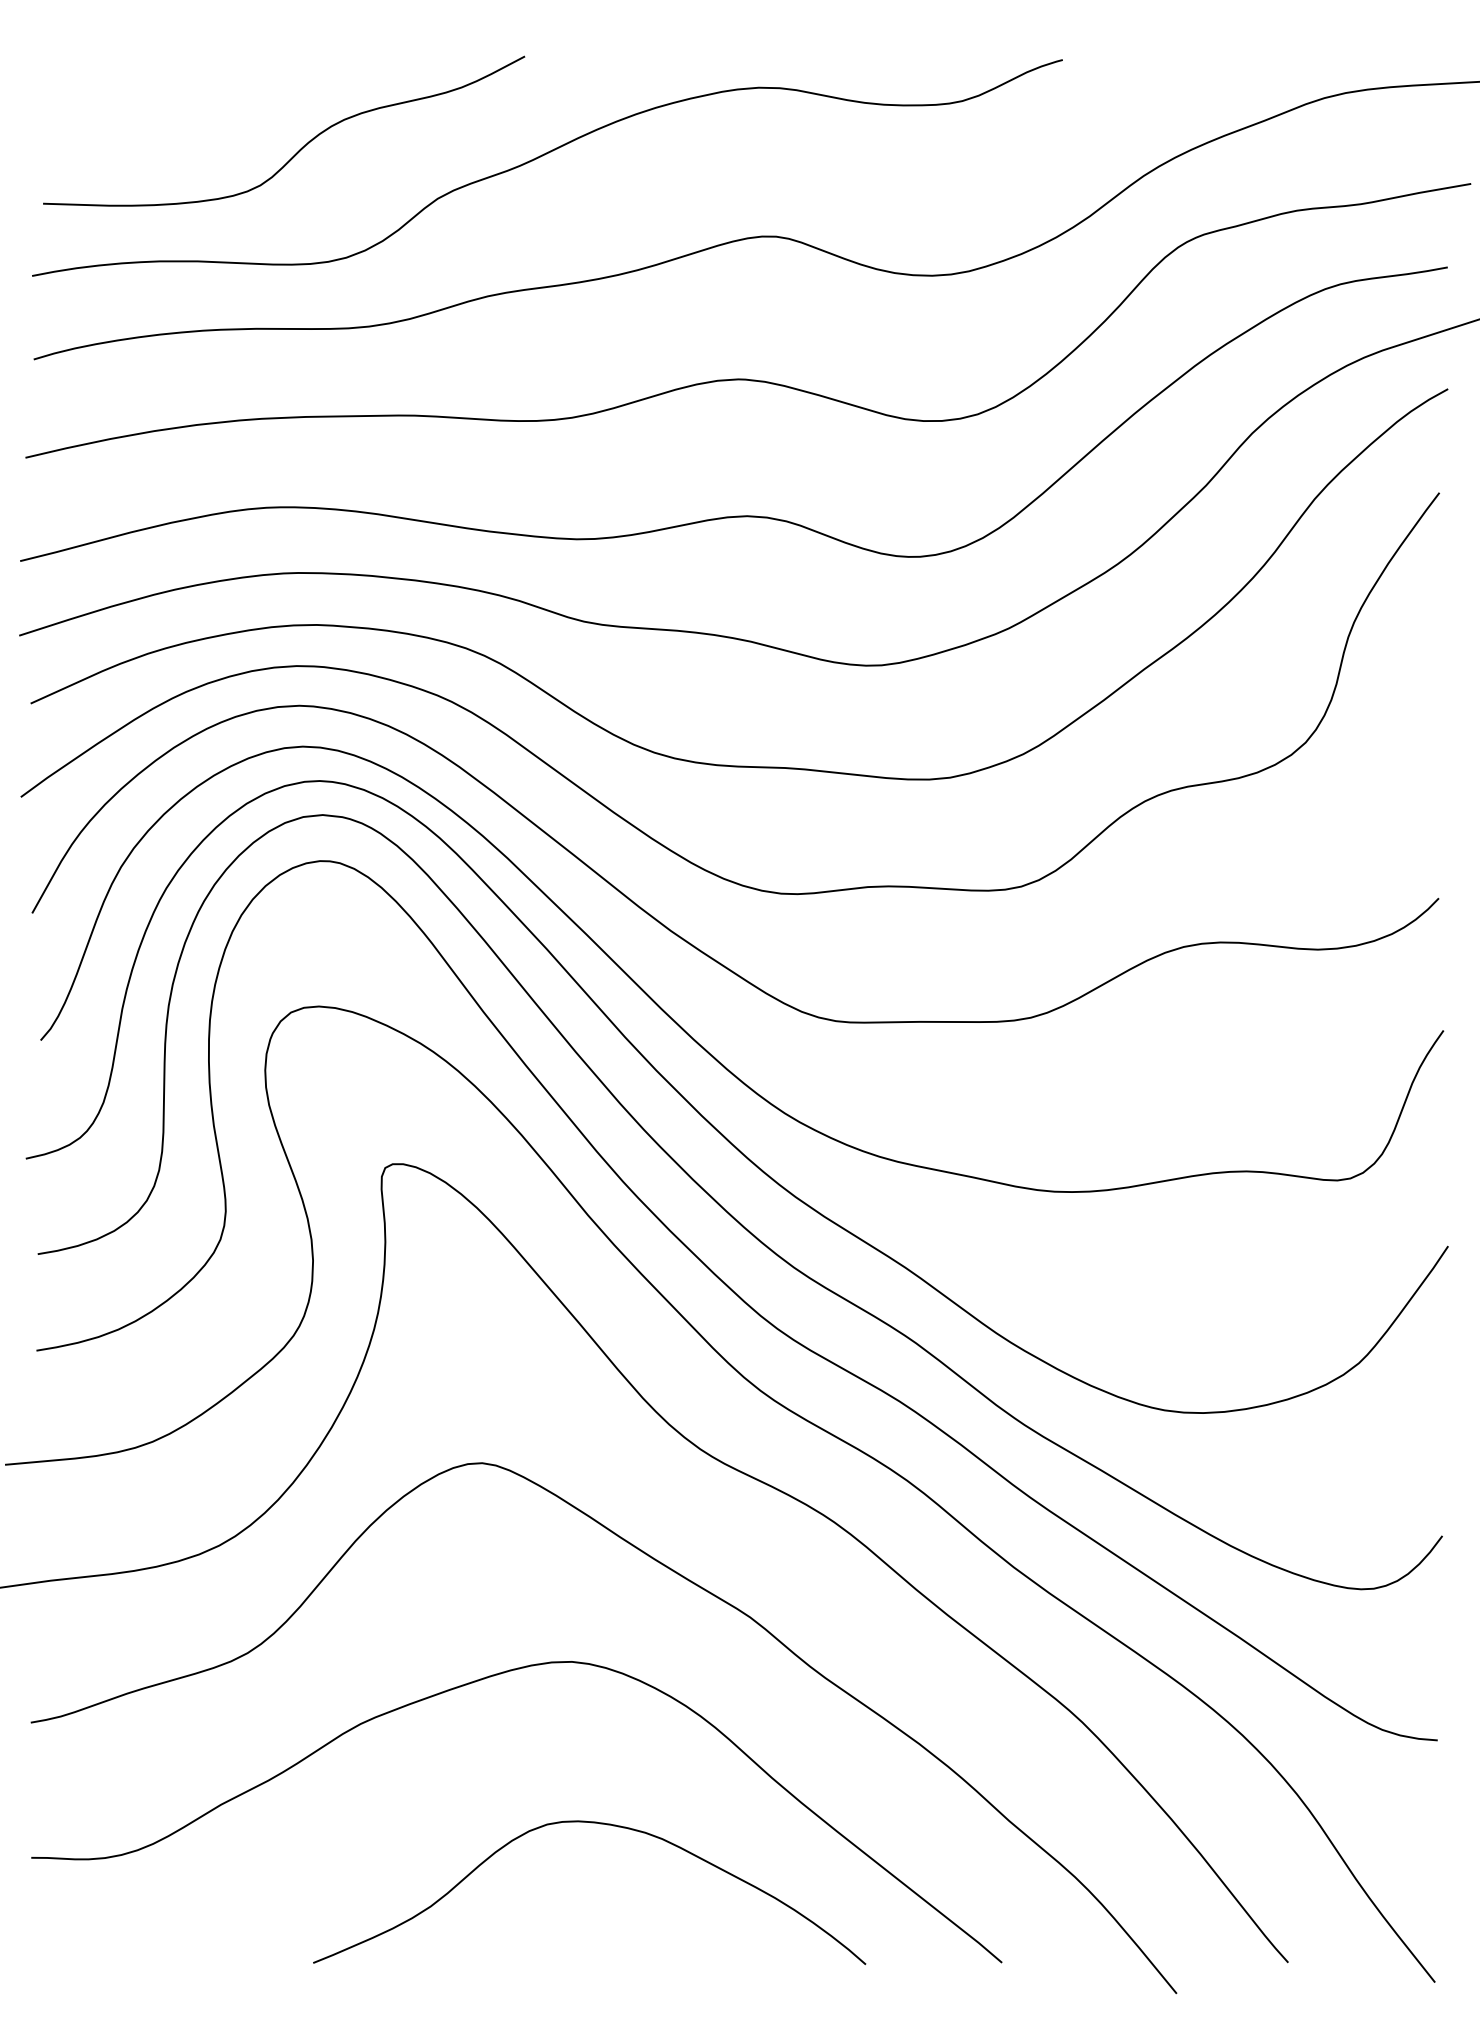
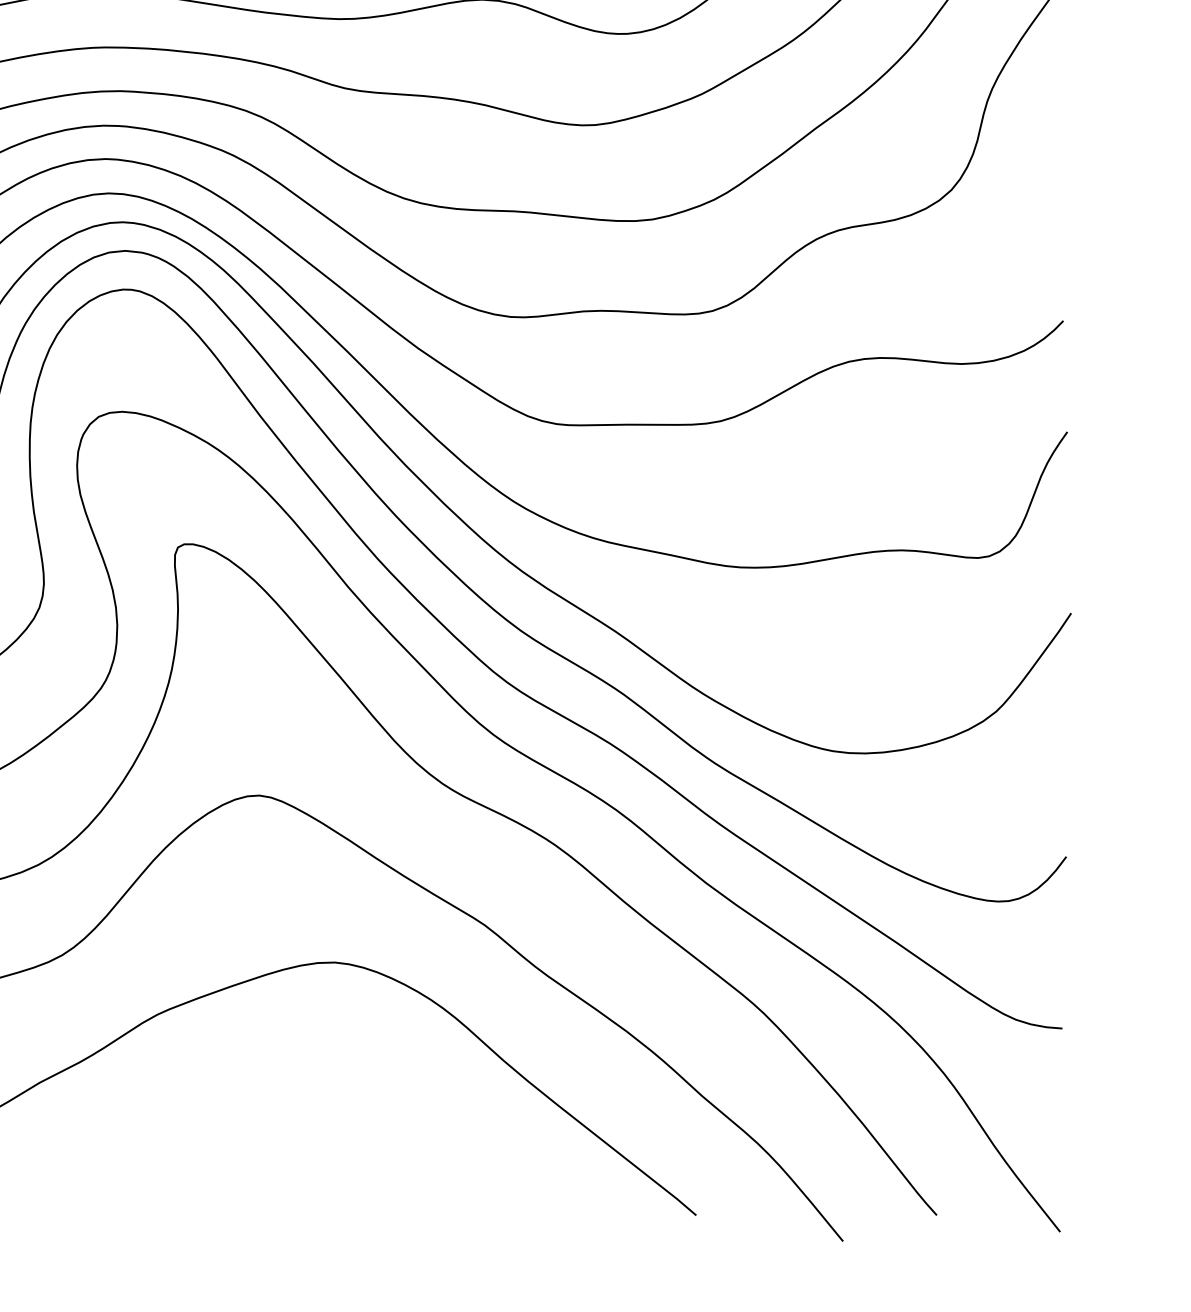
curve: (600, 1824) -> (358, 1099), removed

